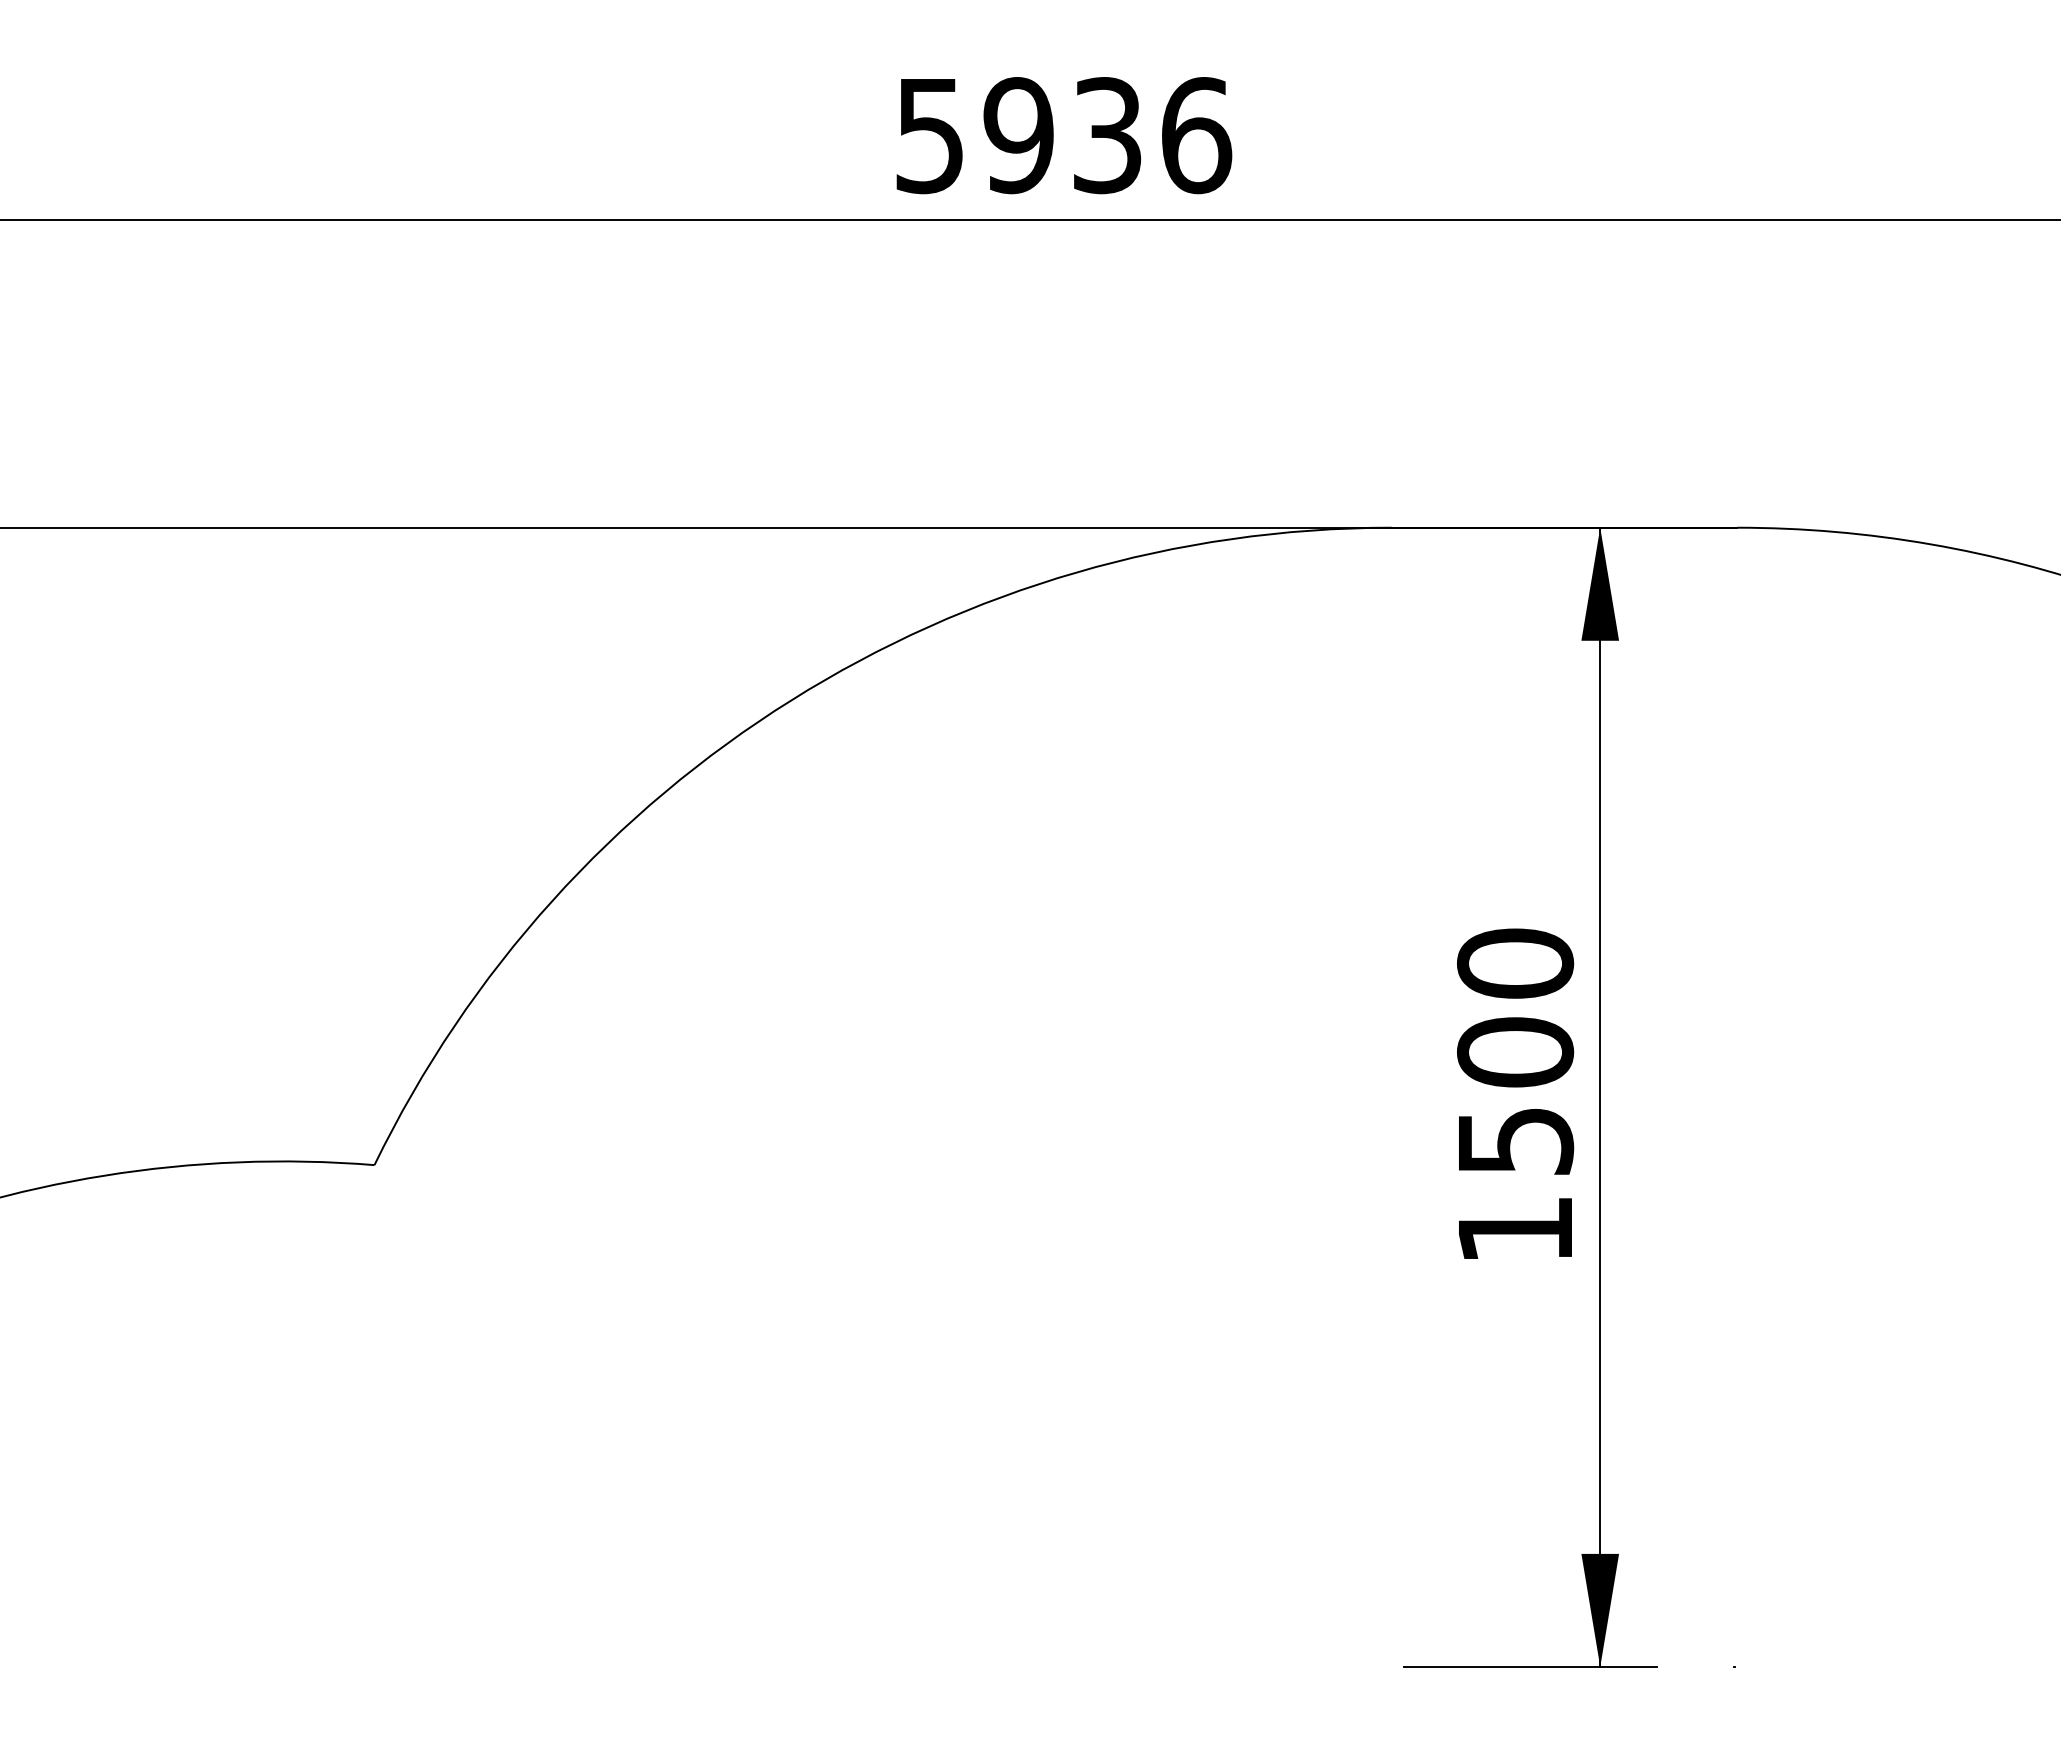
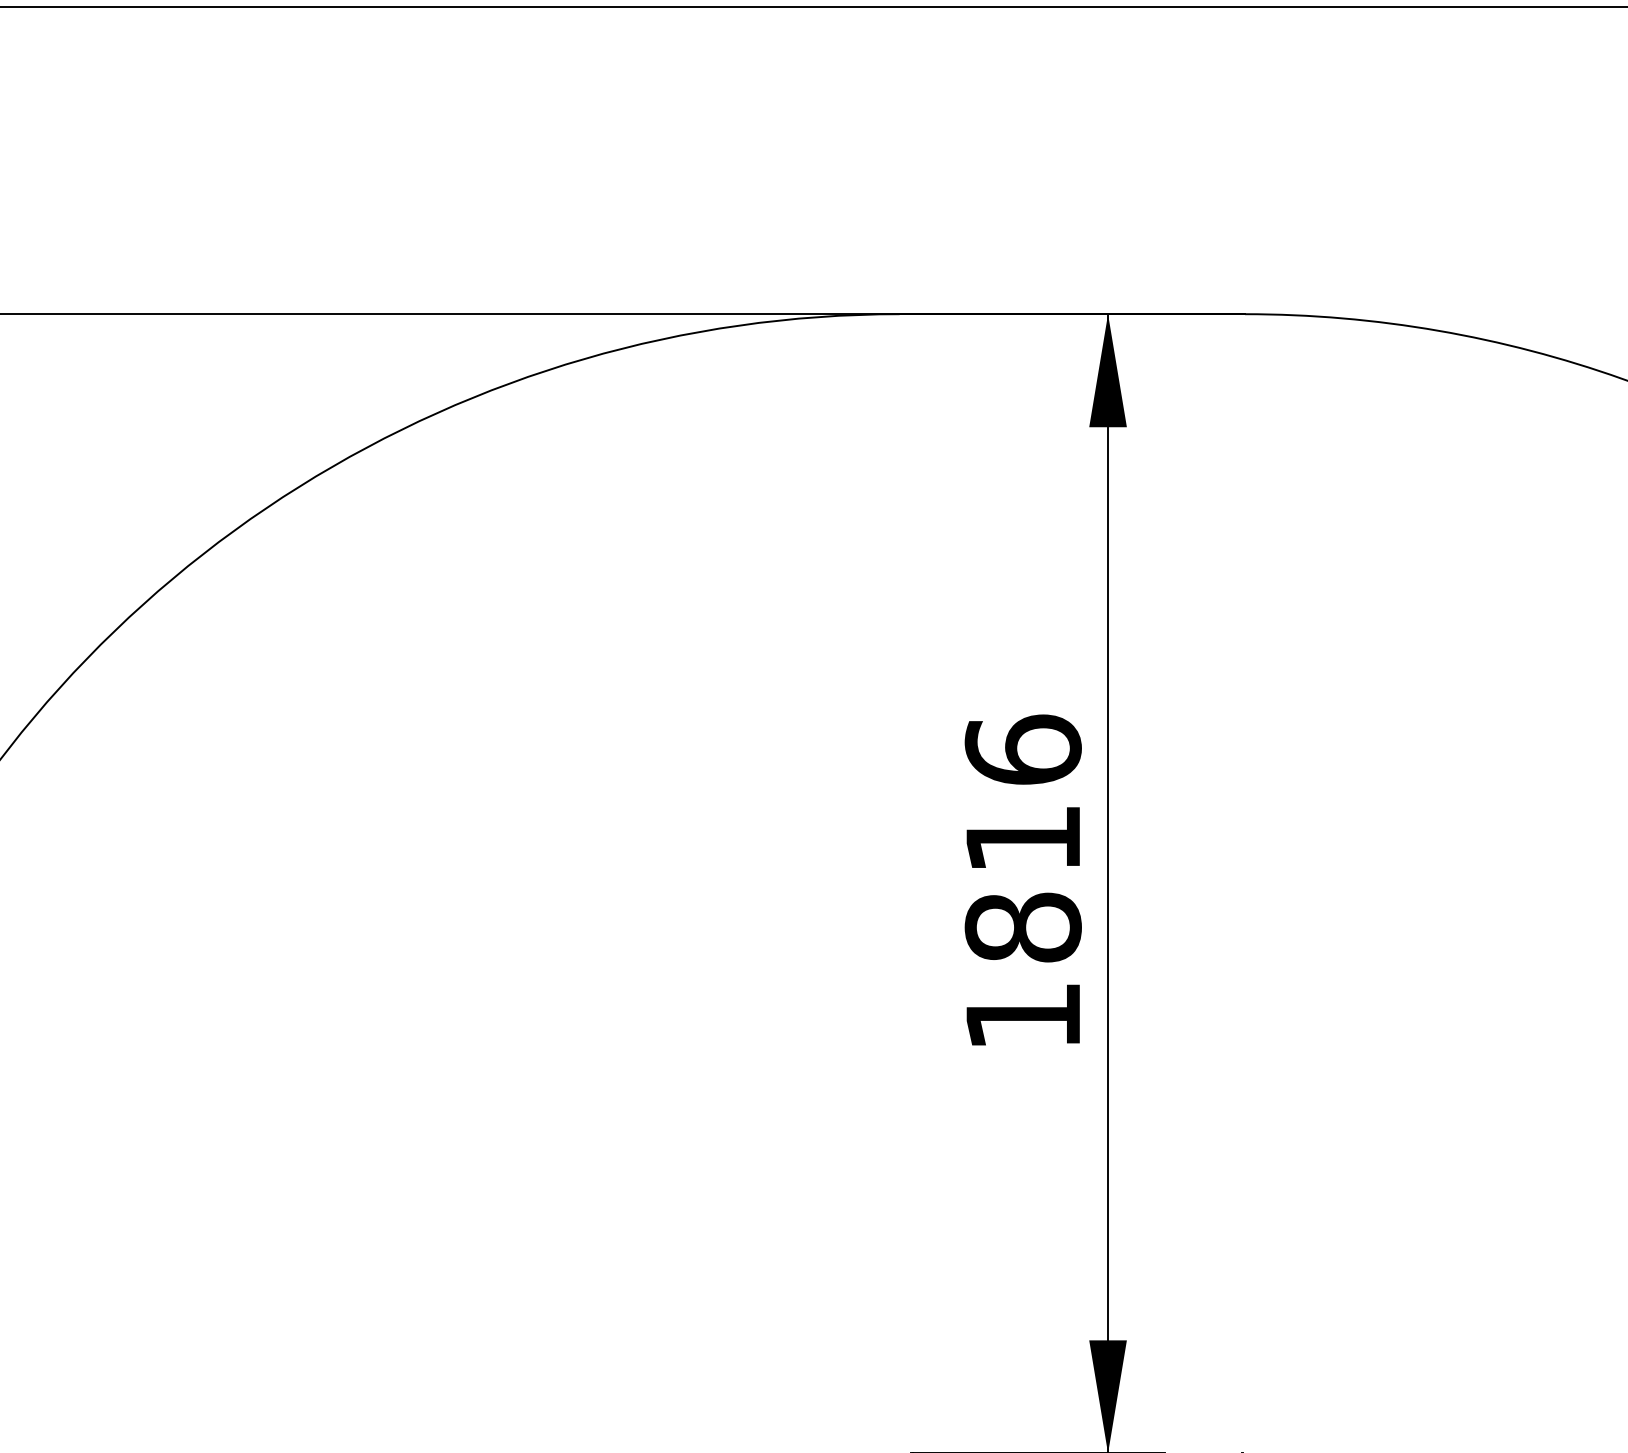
text: (1515, 1051) -> (1023, 837), 1500 -> 1816

